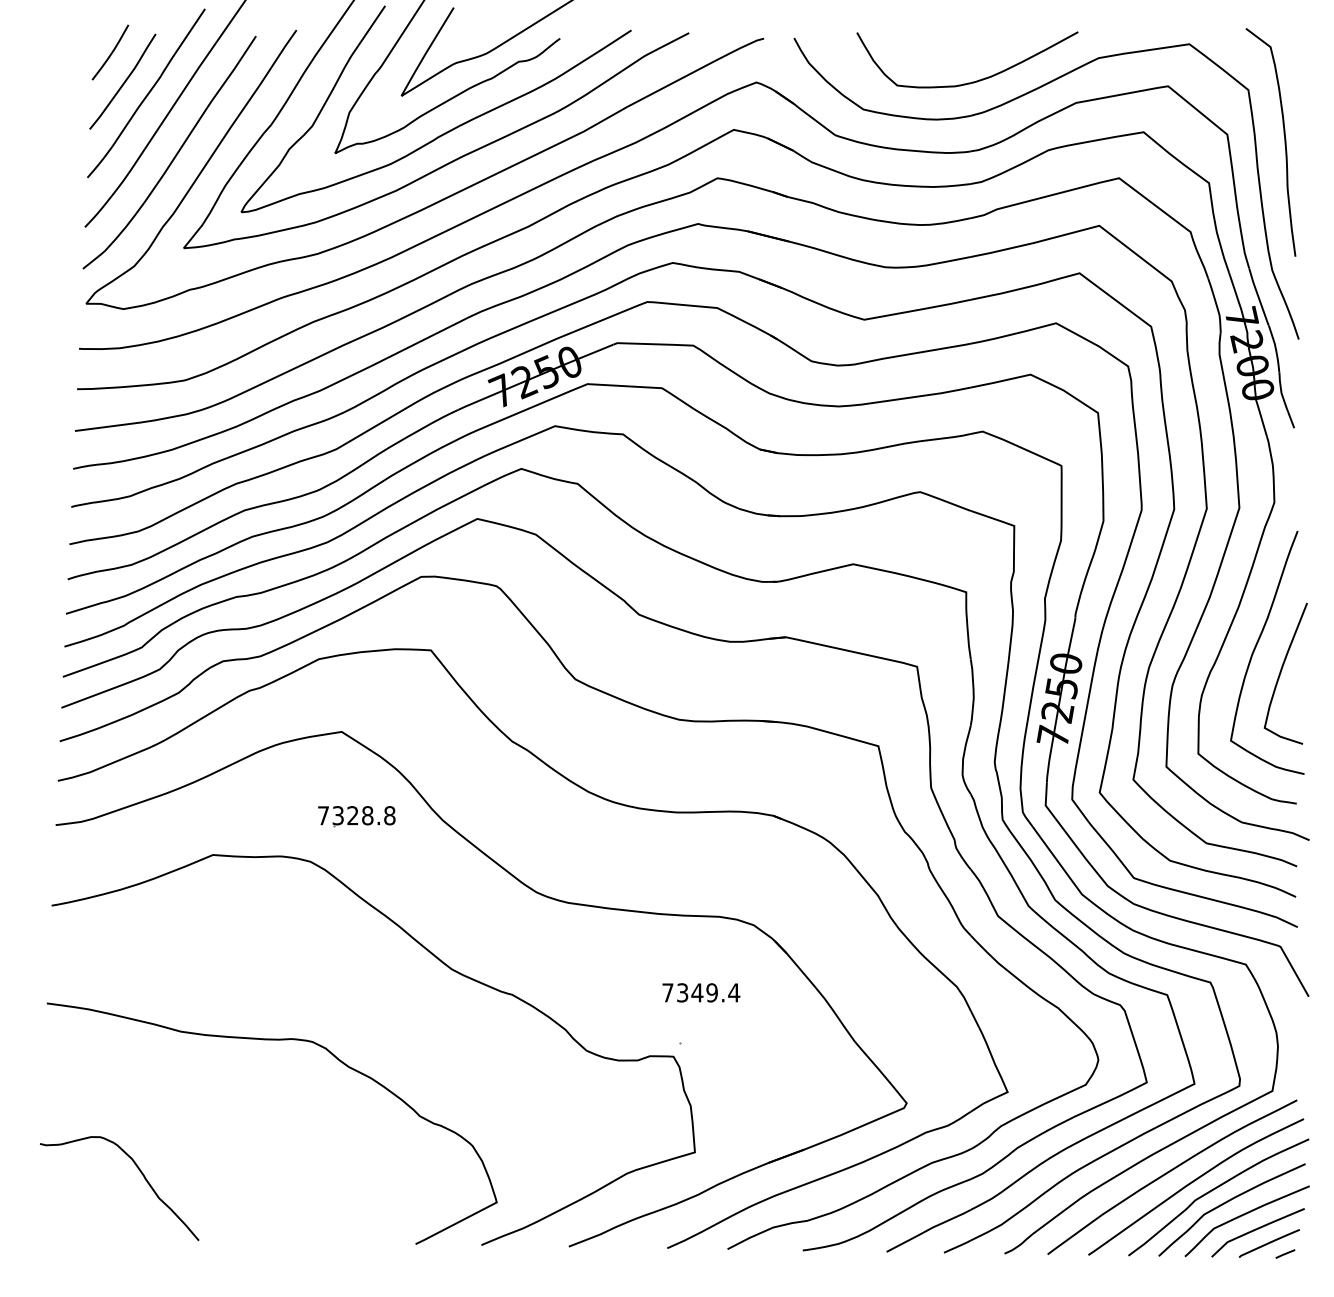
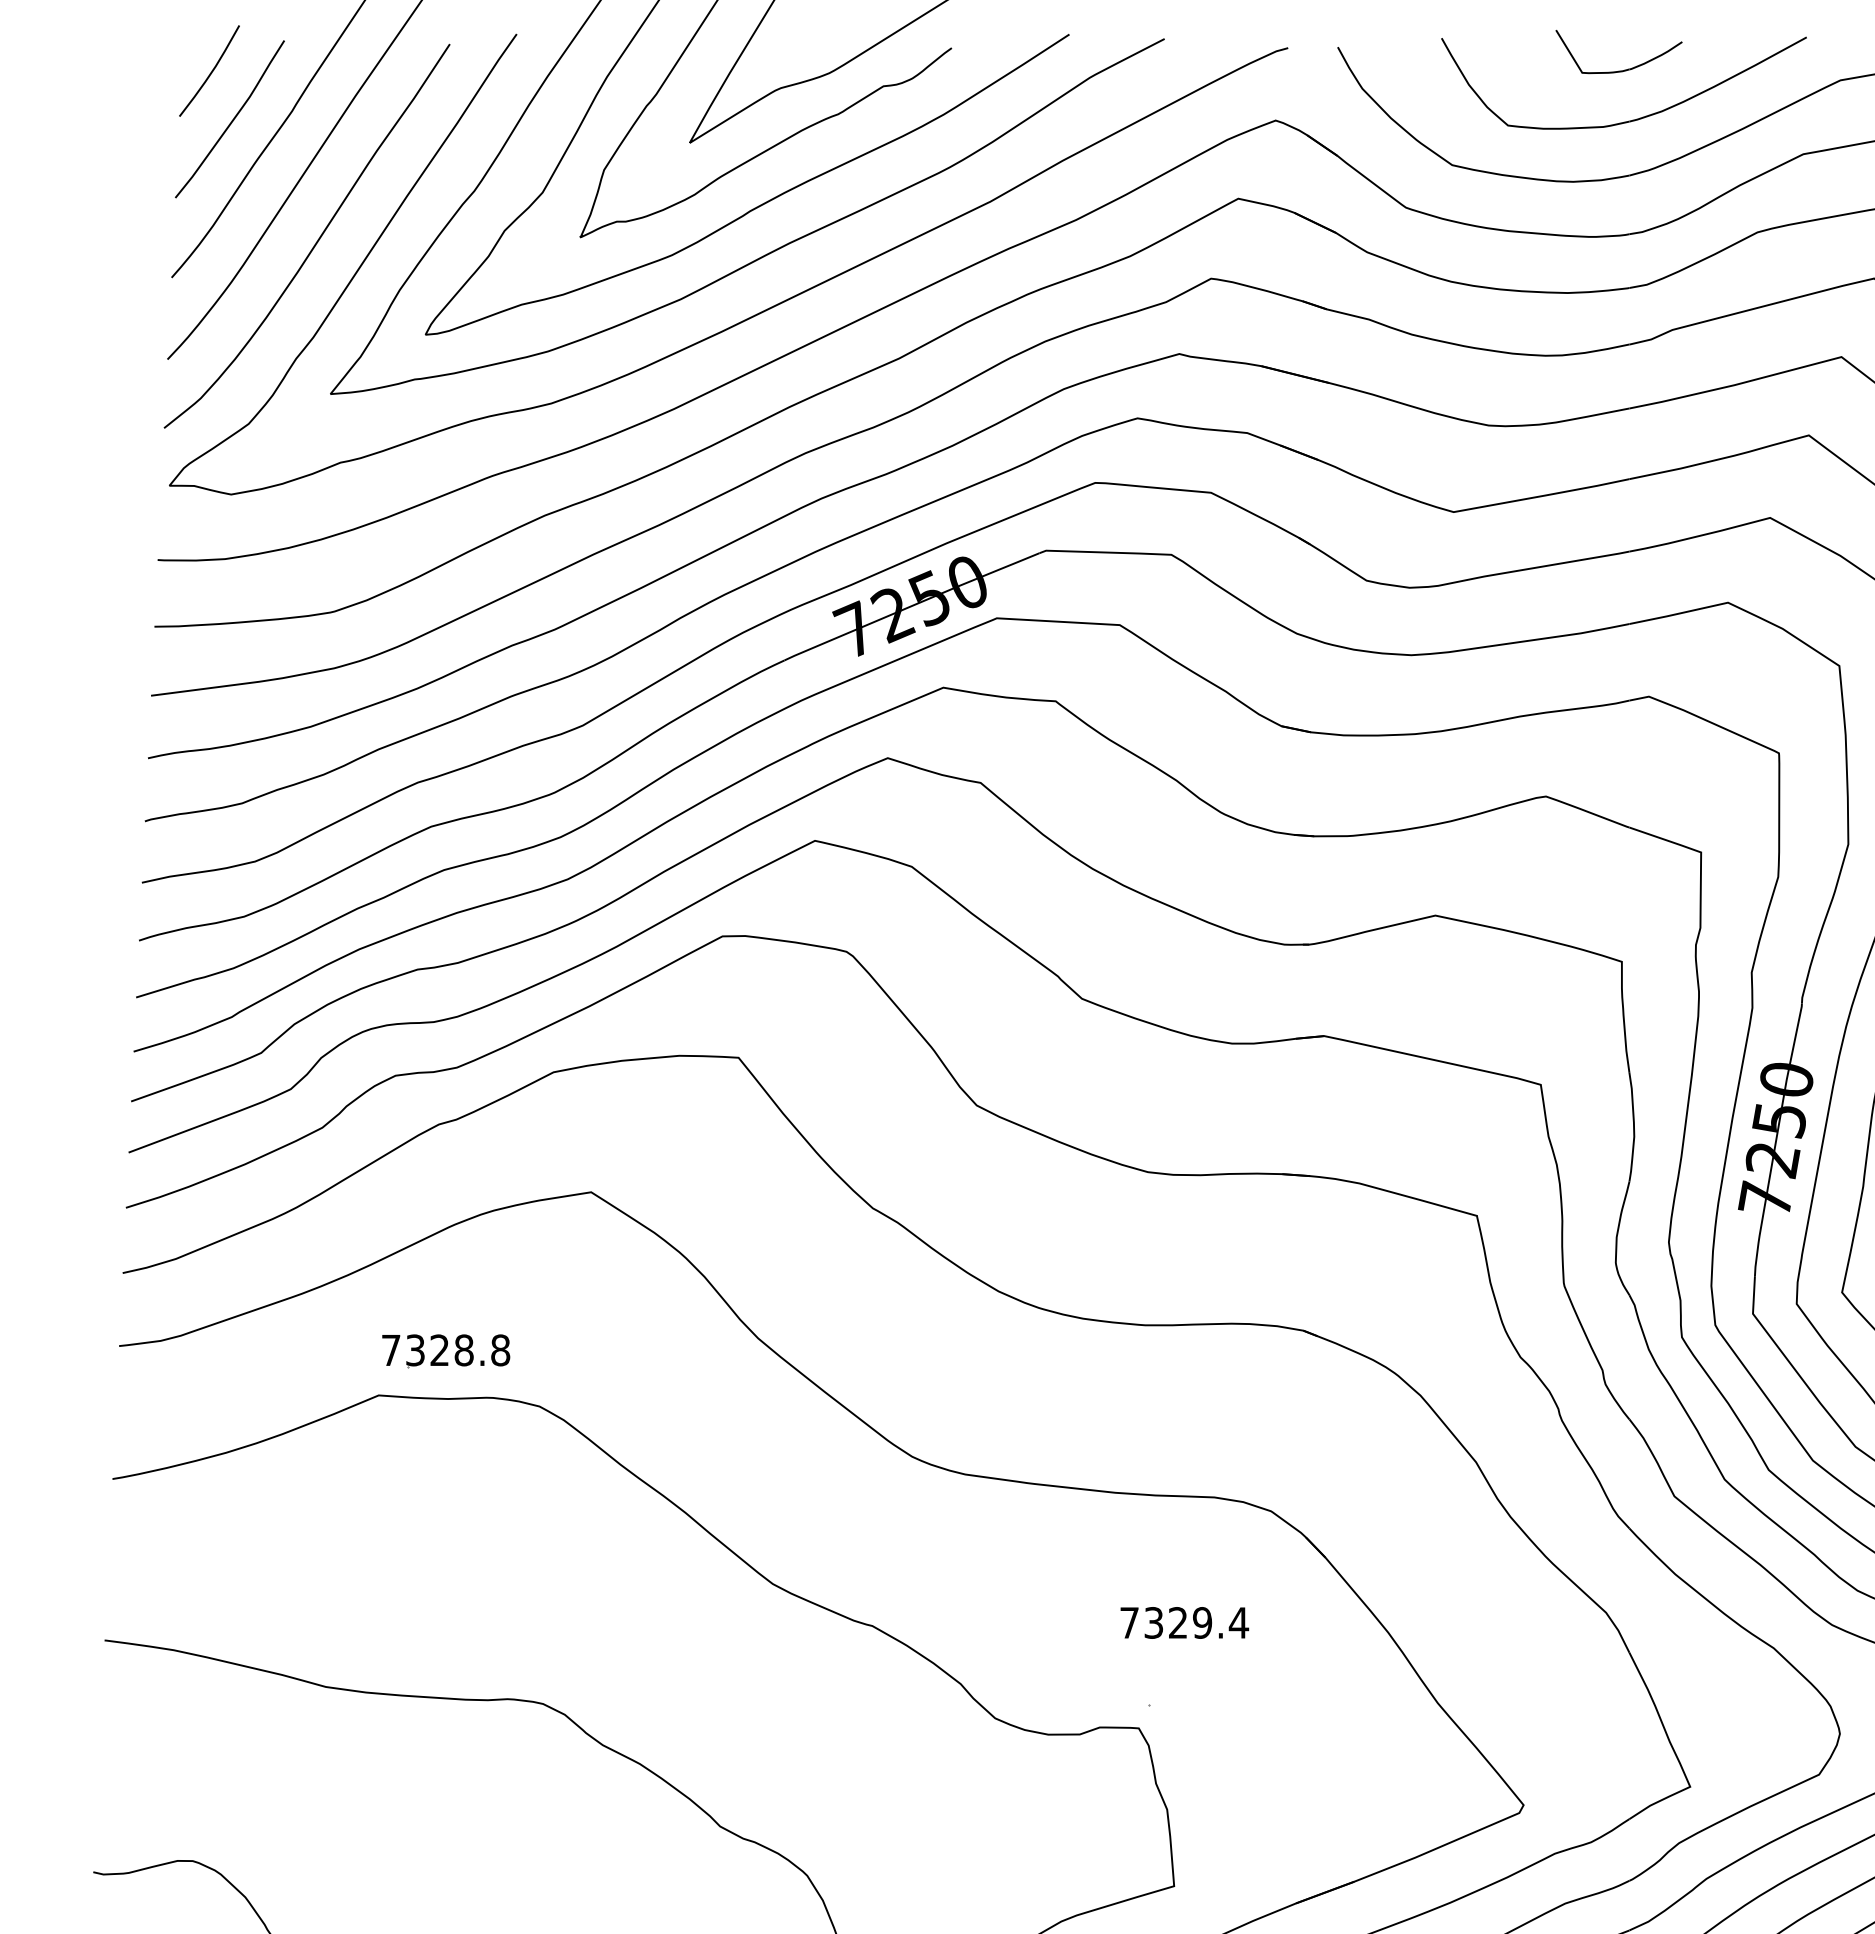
part: (965, 51) -> (1620, 69), added
part: (356, 816) -> (445, 1351), moved
text: (697, 992) -> (1178, 1622), 7349.4 -> 7329.4

